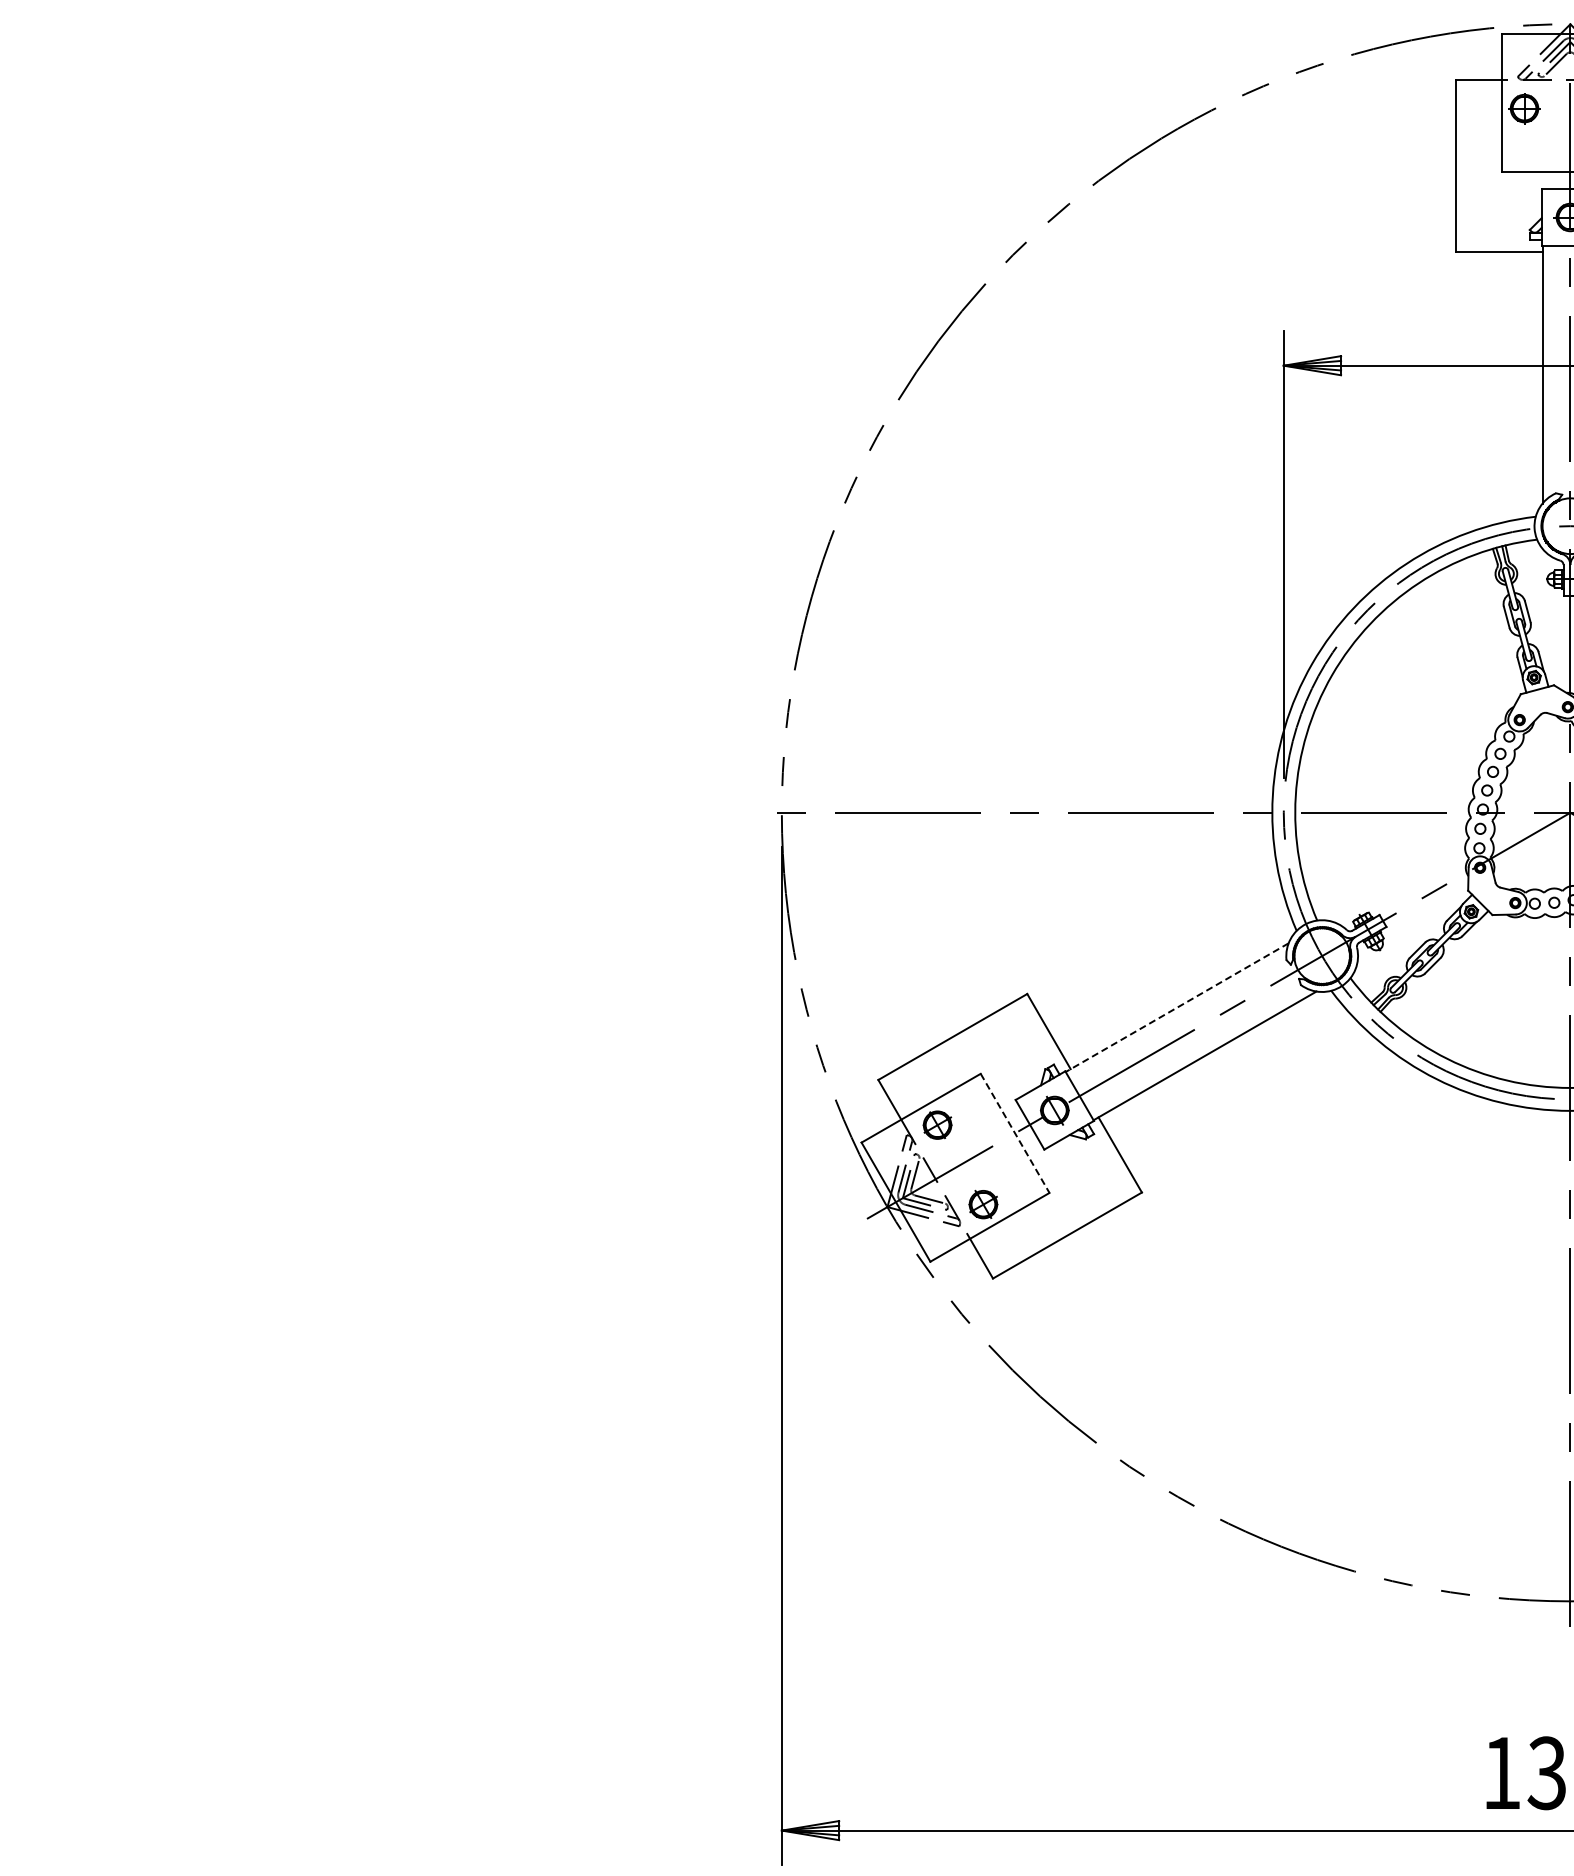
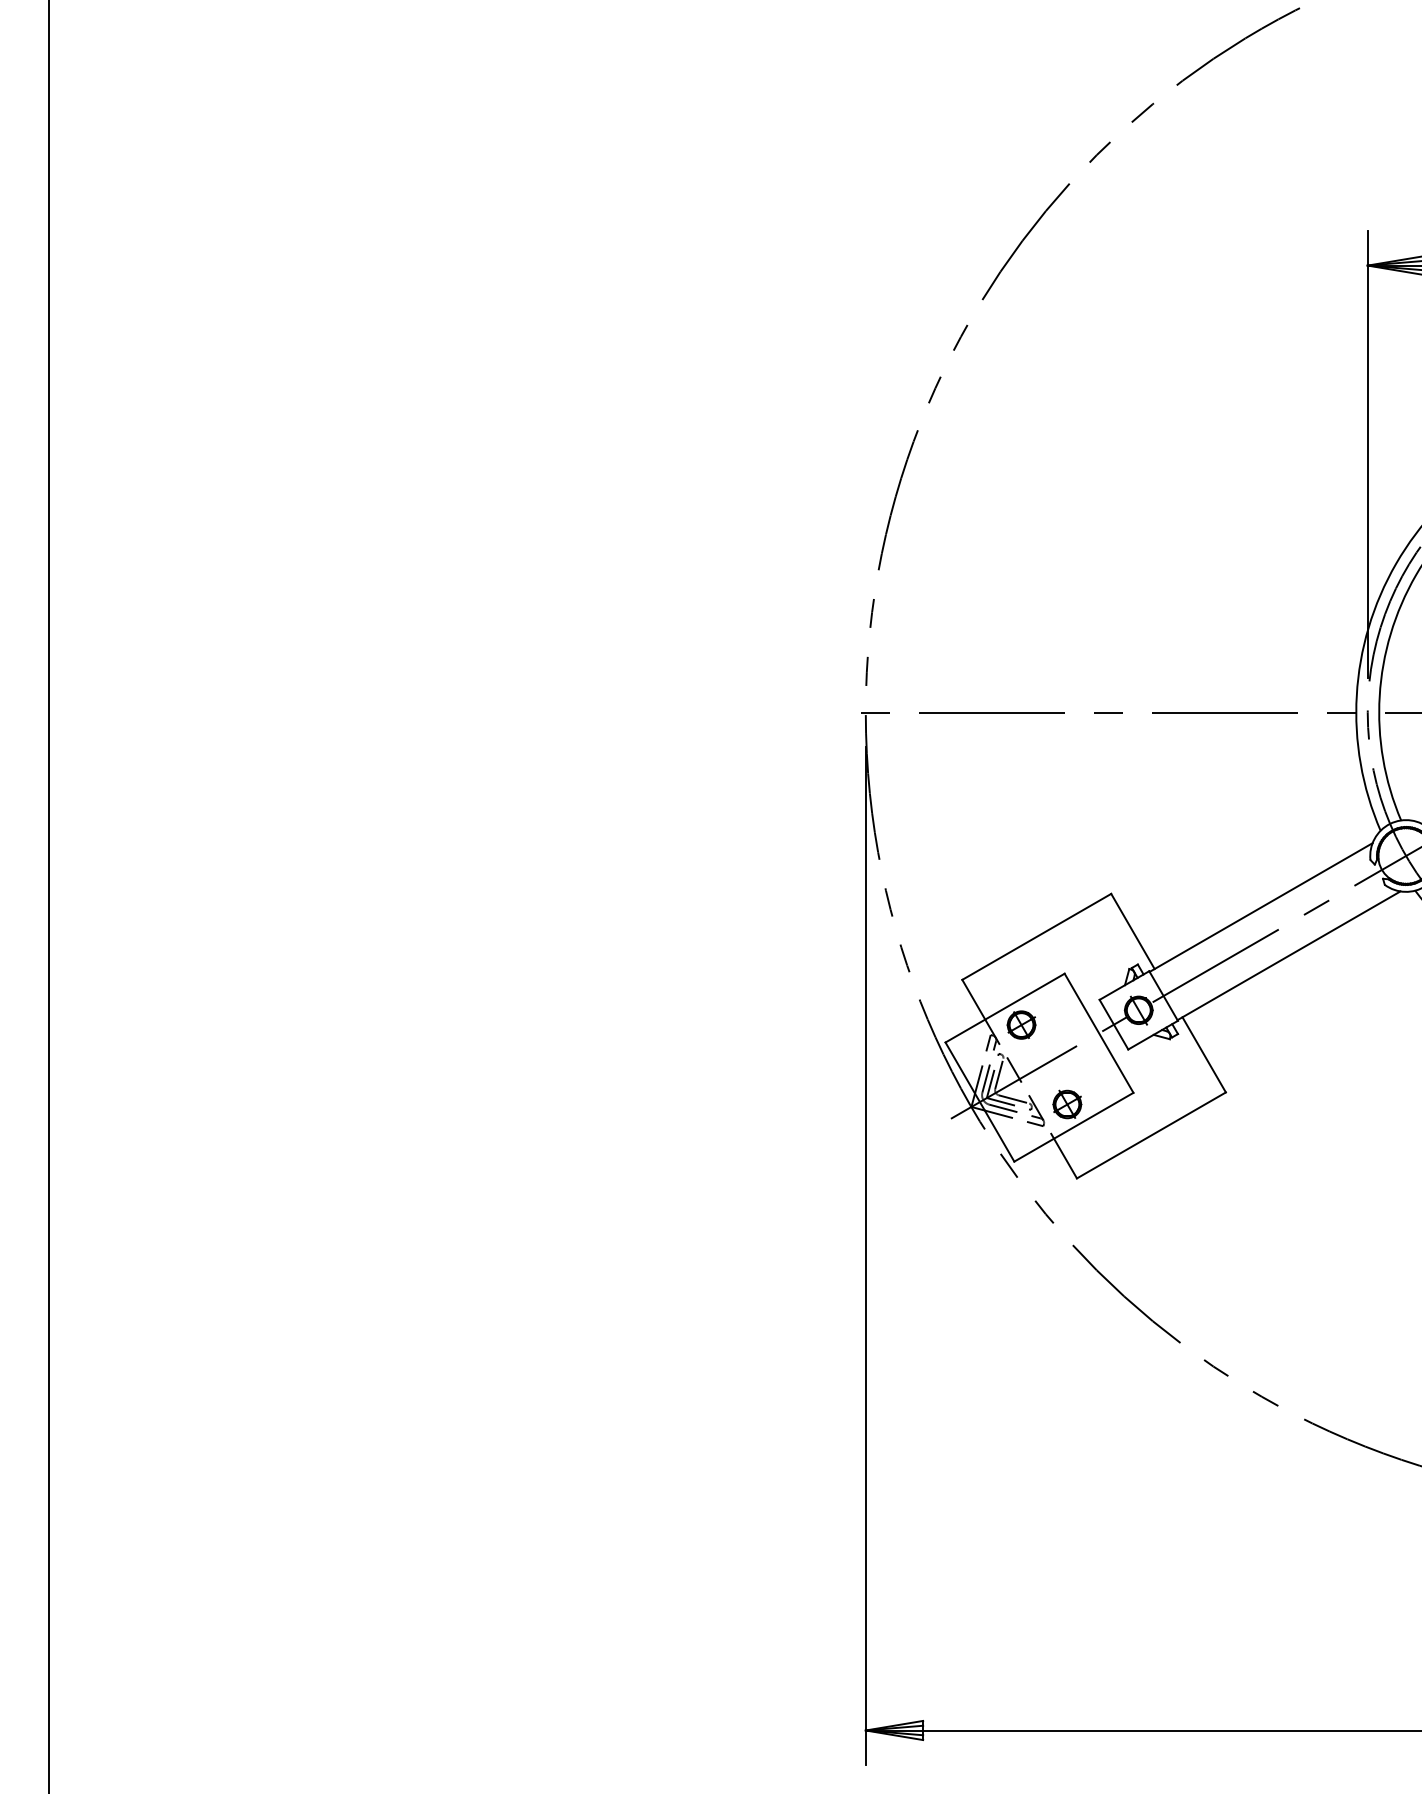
line: (1177, 1007) -> (1261, 907), dashed -> solid
line: (1015, 1133) -> (1099, 1033), dashed -> solid

